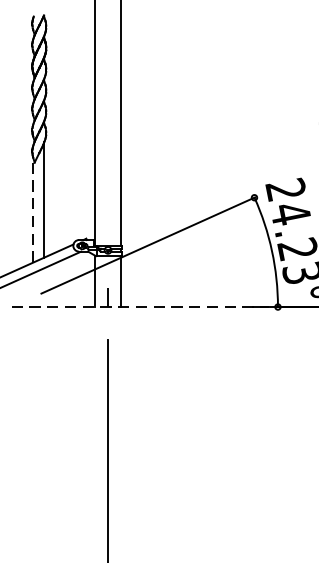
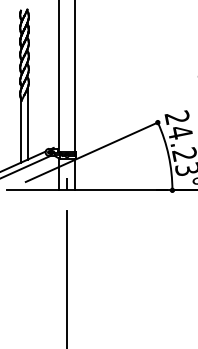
line: (32, 208) -> (20, 129), dashed -> solid
line: (140, 307) -> (87, 190), dashed -> solid

